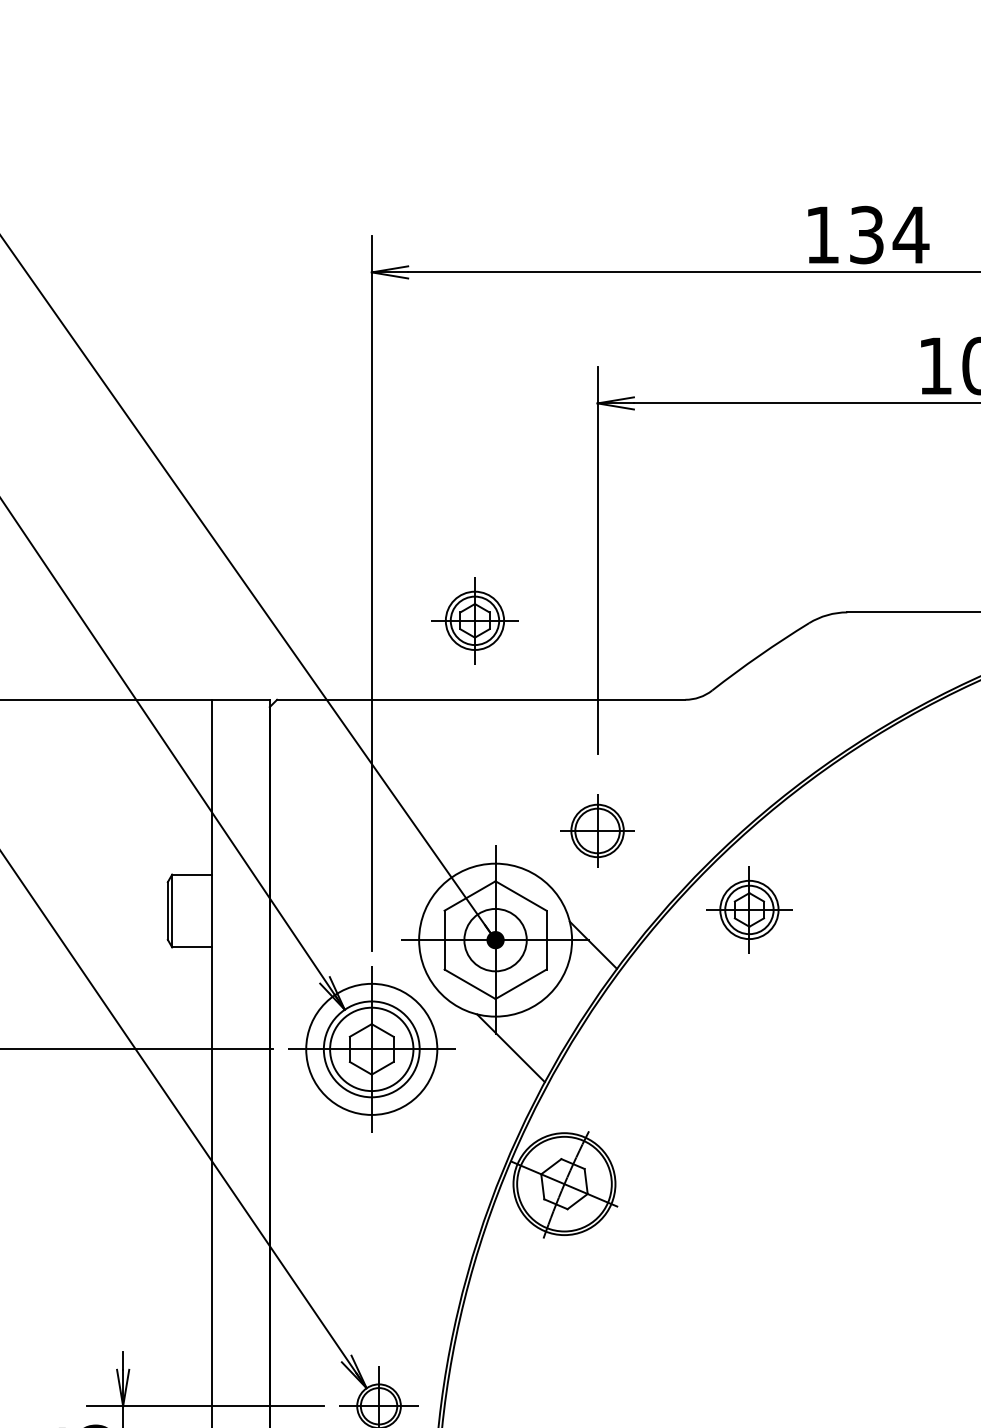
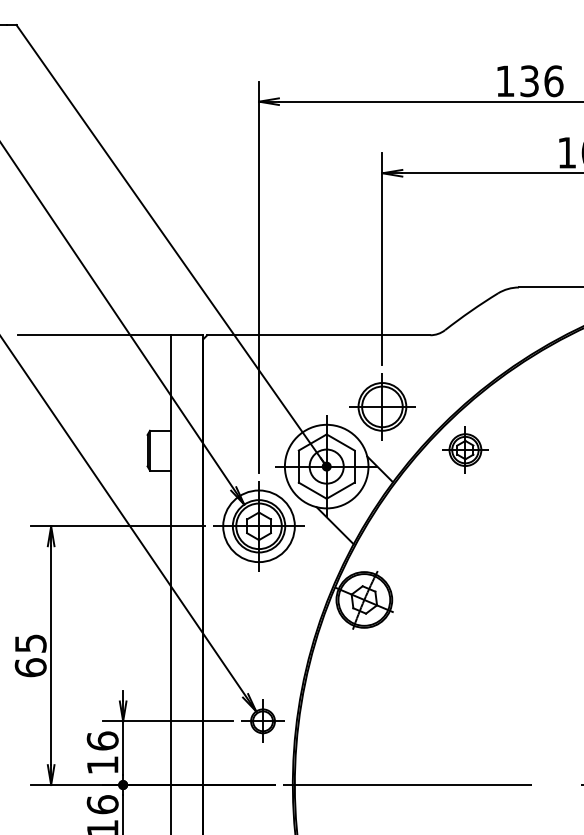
text: (910, 235) -> (553, 81), 134 -> 136
part: (475, 619) -> (315, 291), removed
part: (597, 830) -> (382, 406), size x1.67

